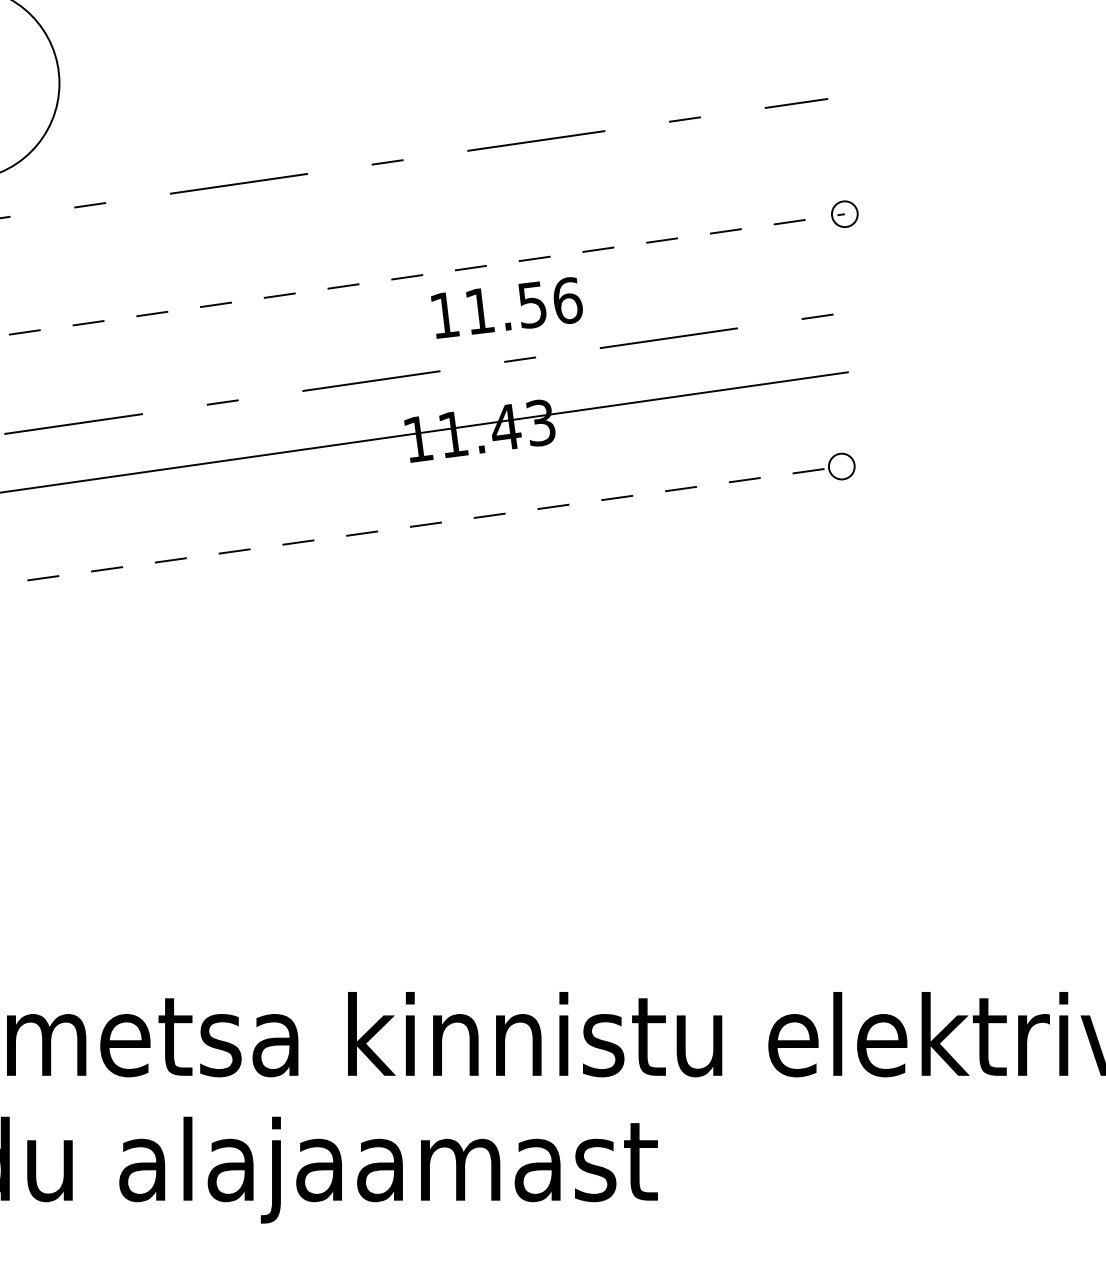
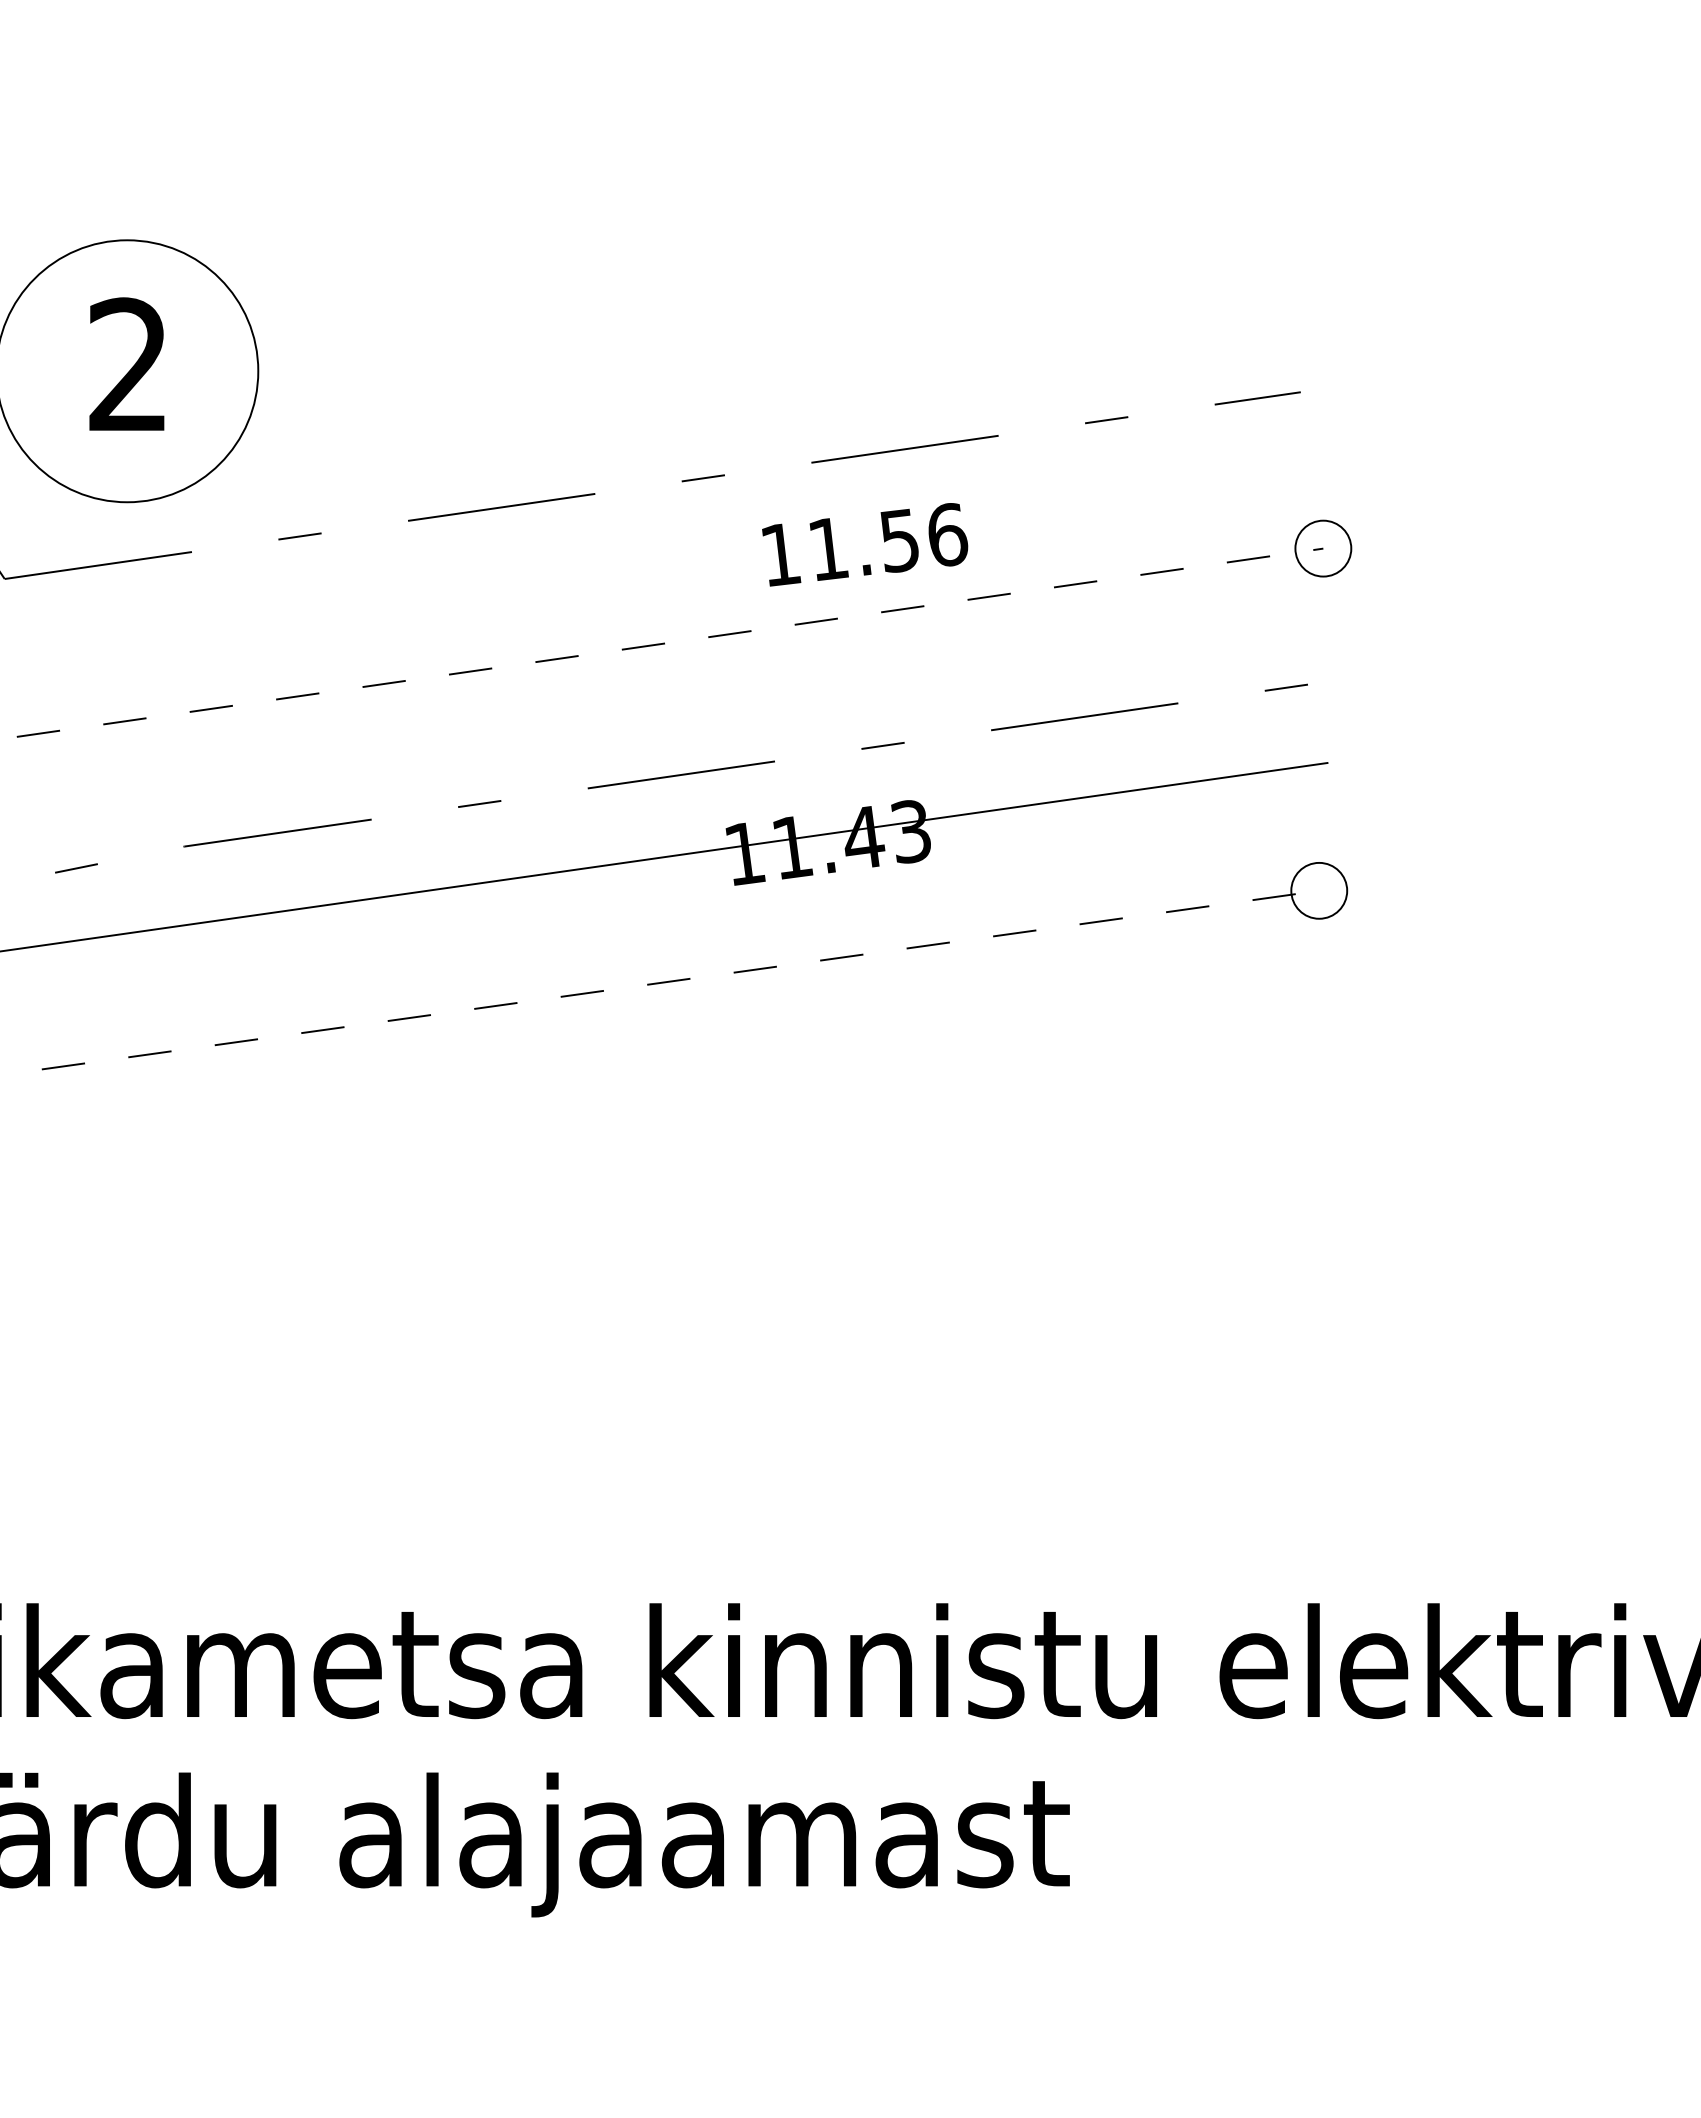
circle: (844, 214) -> (1322, 548), size x1.6
text: (507, 307) -> (865, 544), moved
circle: (841, 466) -> (1318, 890), size x1.6

